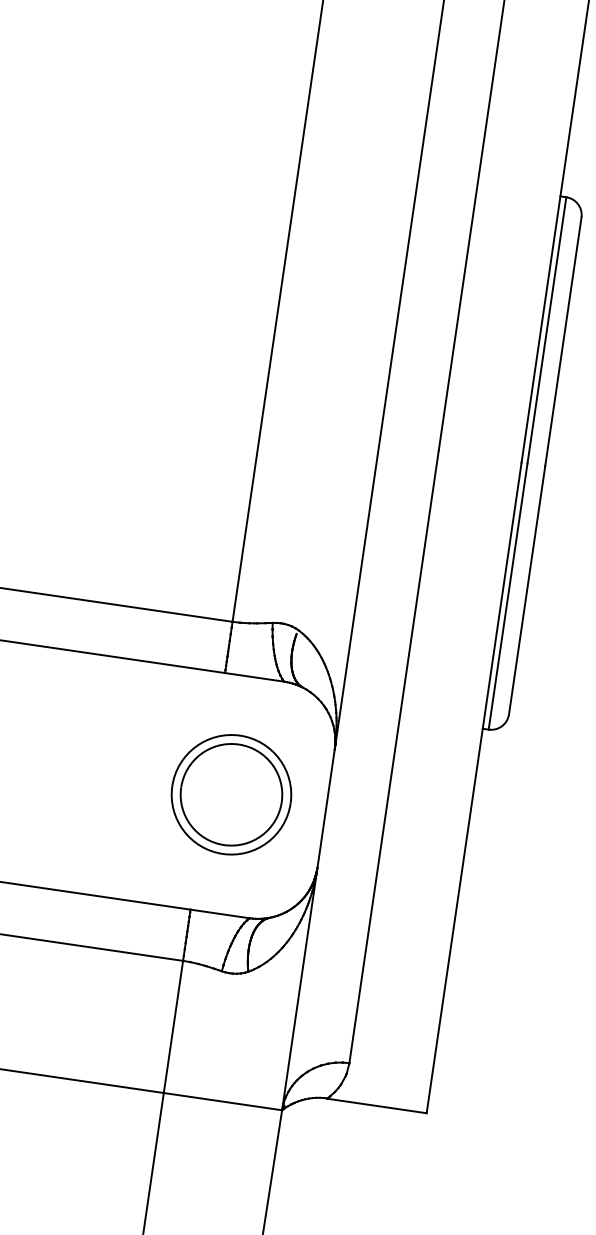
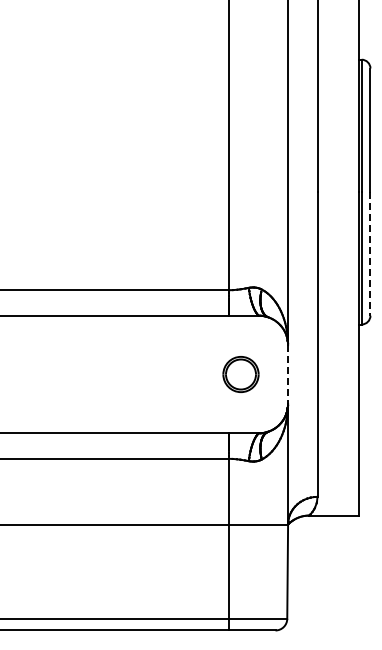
line: (527, 589) -> (370, 253), solid -> dashed
part: (230, 794) -> (240, 374), size x0.6
line: (326, 810) -> (288, 375), solid -> dashed

